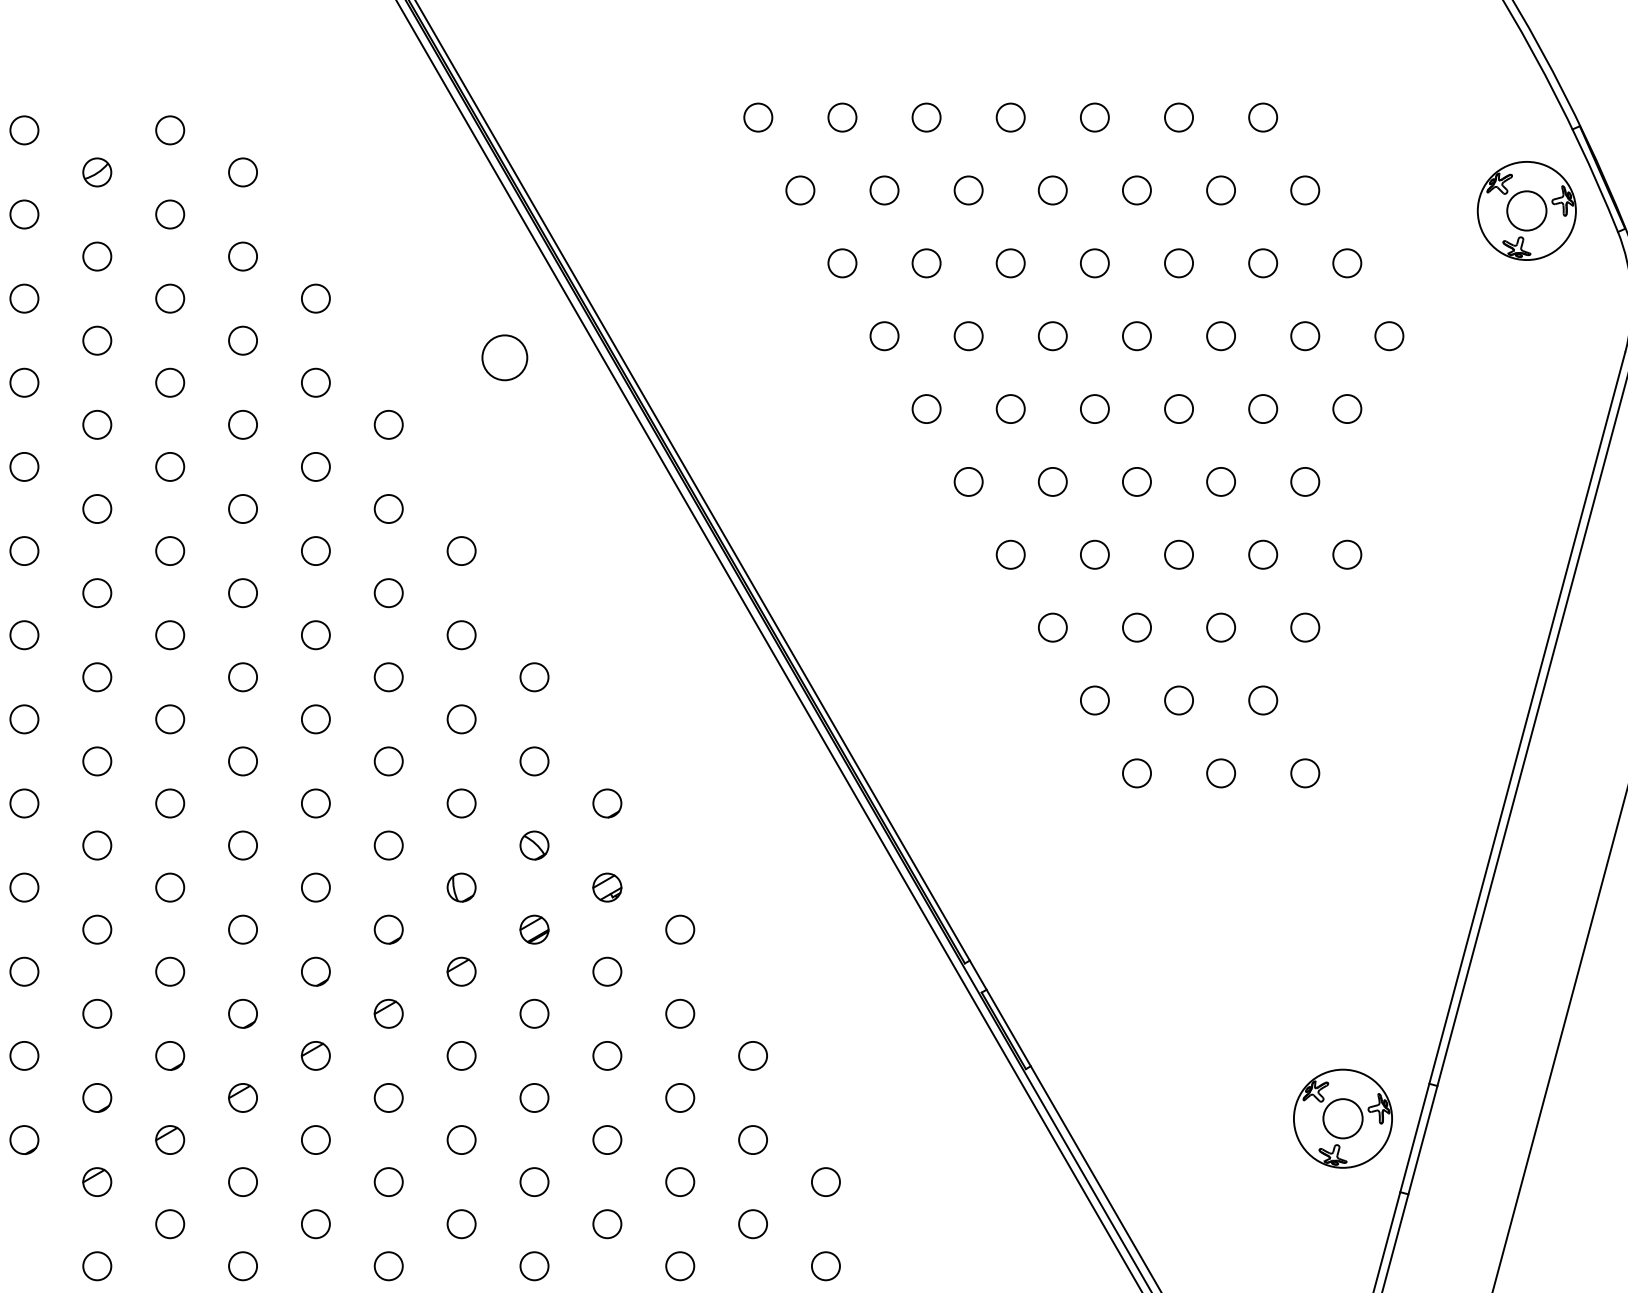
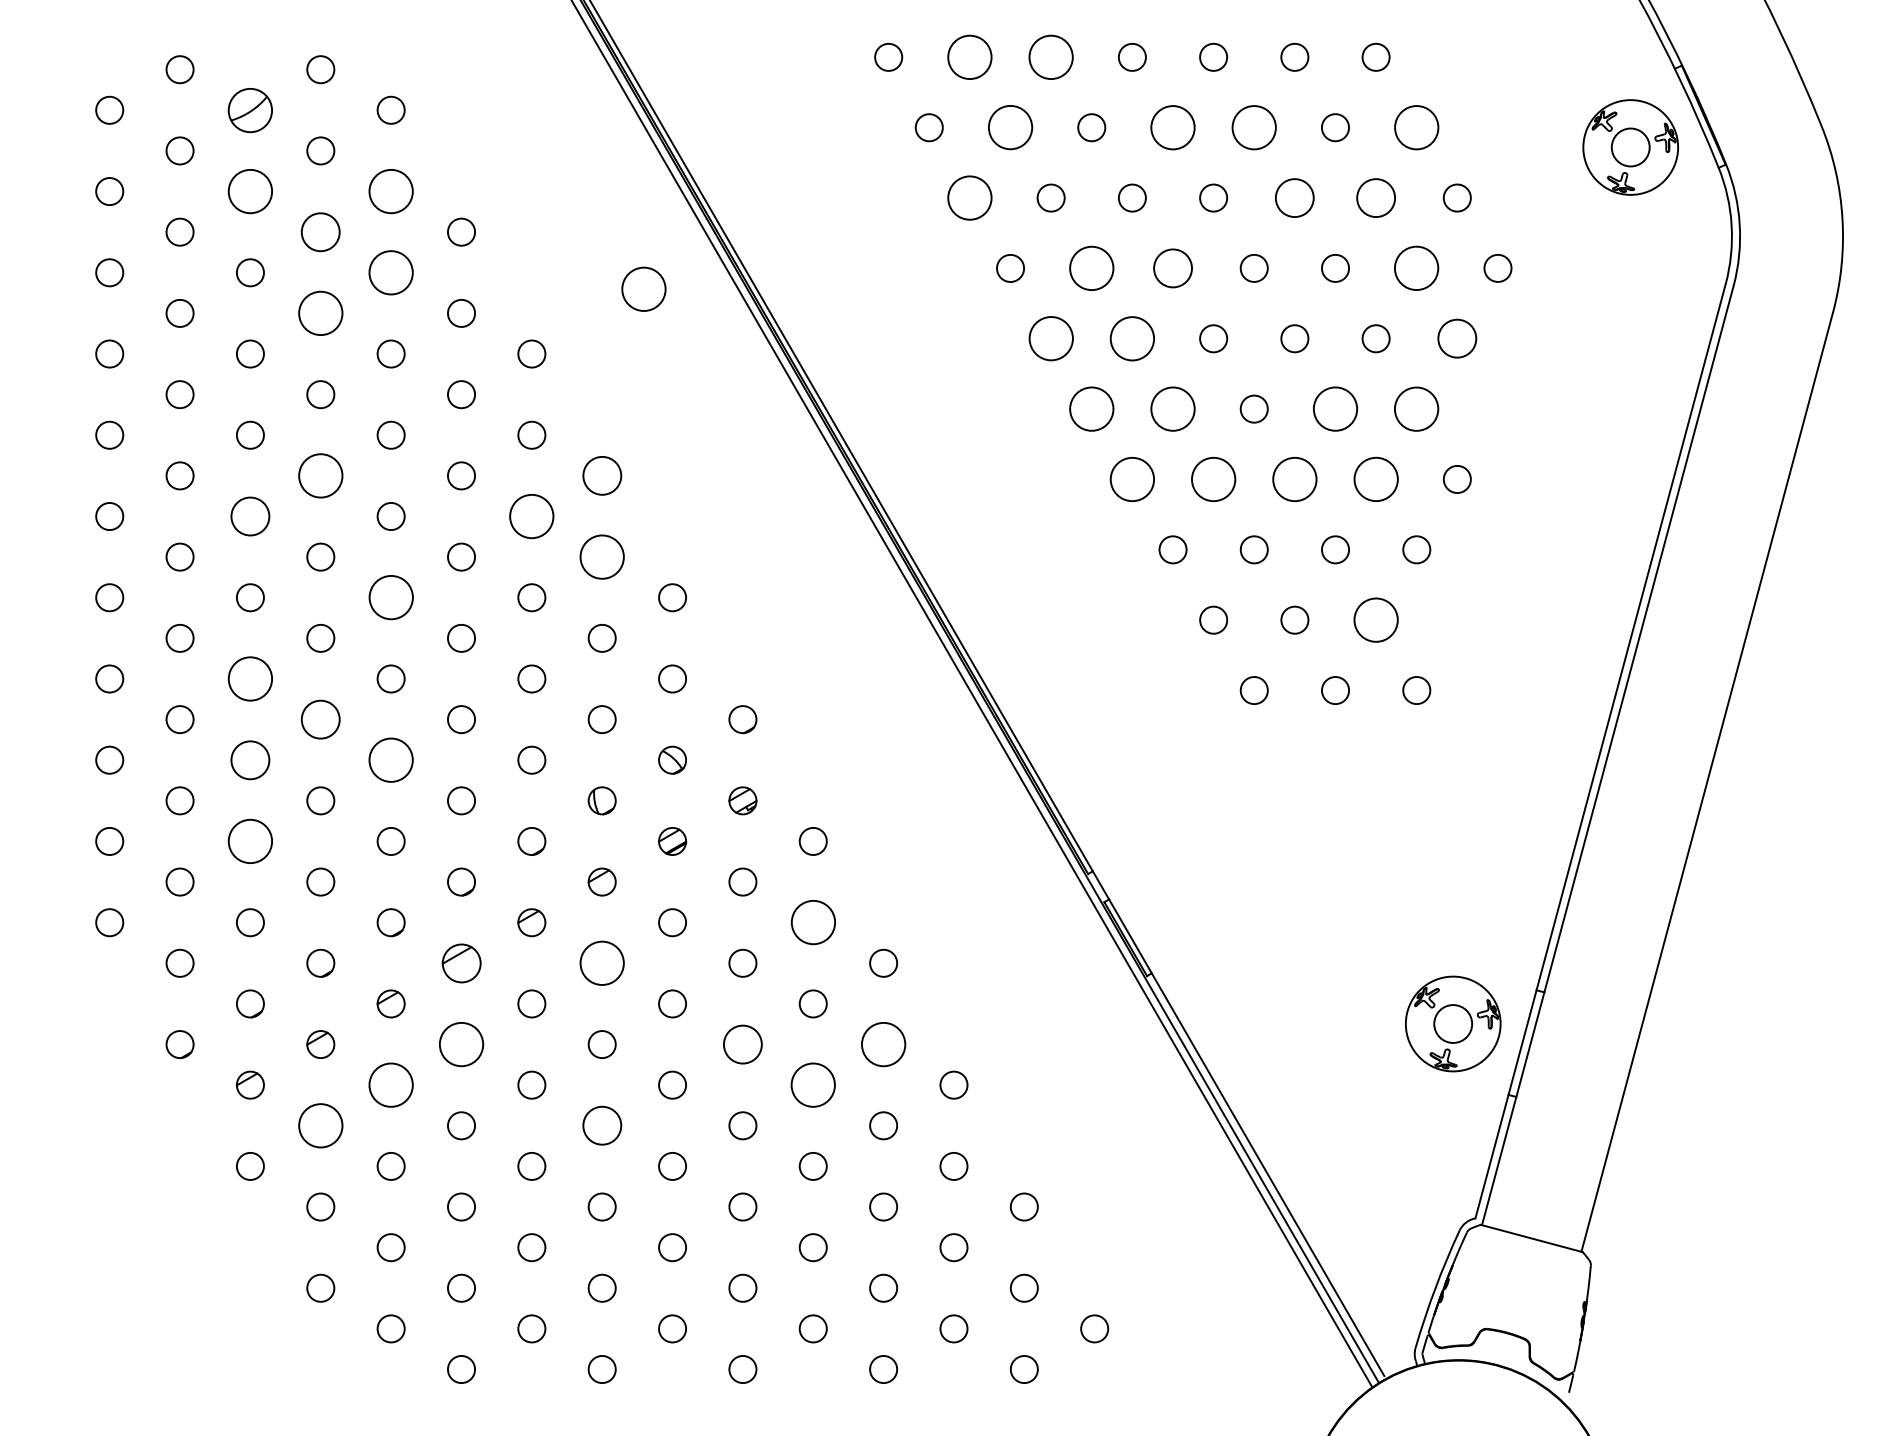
circle: (842, 116) -> (969, 56), size x1.6
circle: (925, 116) -> (1050, 56), size x1.6
part: (97, 171) -> (250, 109), size x1.6
circle: (884, 190) -> (1010, 127), size x1.6
circle: (1052, 190) -> (1172, 127), size x1.6
circle: (1136, 190) -> (1253, 127), size x1.6
circle: (1304, 190) -> (1416, 127), size x1.6
circle: (96, 256) -> (249, 191), size x1.6
circle: (242, 256) -> (390, 191), size x1.6
circle: (842, 262) -> (969, 197), size x1.6
circle: (1178, 262) -> (1294, 197), size x1.4
circle: (1262, 262) -> (1375, 197), size x1.4
circle: (169, 297) -> (320, 231), size x1.4
circle: (968, 335) -> (1091, 267), size x1.6
circle: (1052, 336) -> (1172, 268), size x1.4
circle: (1304, 336) -> (1416, 268), size x1.6
circle: (242, 340) -> (390, 272), size x1.6
circle: (169, 381) -> (320, 312), size x1.6
circle: (925, 408) -> (1050, 338), size x1.6
circle: (1009, 408) -> (1131, 338), size x1.6
circle: (1347, 408) -> (1457, 338), size x1.4
circle: (968, 481) -> (1091, 408), size x1.6
circle: (1052, 481) -> (1172, 408), size x1.6
circle: (1221, 481) -> (1335, 408), size x1.6
circle: (1304, 481) -> (1416, 408), size x1.6
circle: (169, 550) -> (320, 475), size x1.6
circle: (460, 550) -> (601, 475), size x1.4
circle: (1009, 554) -> (1131, 479), size x1.6
circle: (1094, 554) -> (1213, 479), size x1.6
circle: (1178, 554) -> (1294, 479), size x1.6
circle: (1262, 554) -> (1375, 479), size x1.6
circle: (97, 593) -> (250, 516), size x1.4
circle: (388, 593) -> (531, 516), size x1.6
circle: (460, 634) -> (601, 556), size x1.6
circle: (242, 677) -> (390, 597), size x1.6
circle: (1262, 699) -> (1375, 619), size x1.6
circle: (96, 760) -> (249, 678), size x1.6
circle: (169, 803) -> (320, 719), size x1.4
circle: (97, 844) -> (250, 759), size x1.4
circle: (242, 844) -> (390, 759), size x1.6
circle: (96, 929) -> (249, 841), size x1.6
circle: (679, 1013) -> (812, 922), size x1.6
part: (314, 1055) -> (460, 962), size x1.4
circle: (460, 1055) -> (601, 962), size x1.6
circle: (315, 1139) -> (461, 1044), size x1.6
circle: (606, 1139) -> (742, 1044), size x1.4
circle: (752, 1139) -> (883, 1044), size x1.6
circle: (242, 1181) -> (390, 1084), size x1.6
circle: (679, 1181) -> (812, 1084), size x1.6
circle: (169, 1223) -> (320, 1125), size x1.6
circle: (460, 1223) -> (601, 1125), size x1.4

